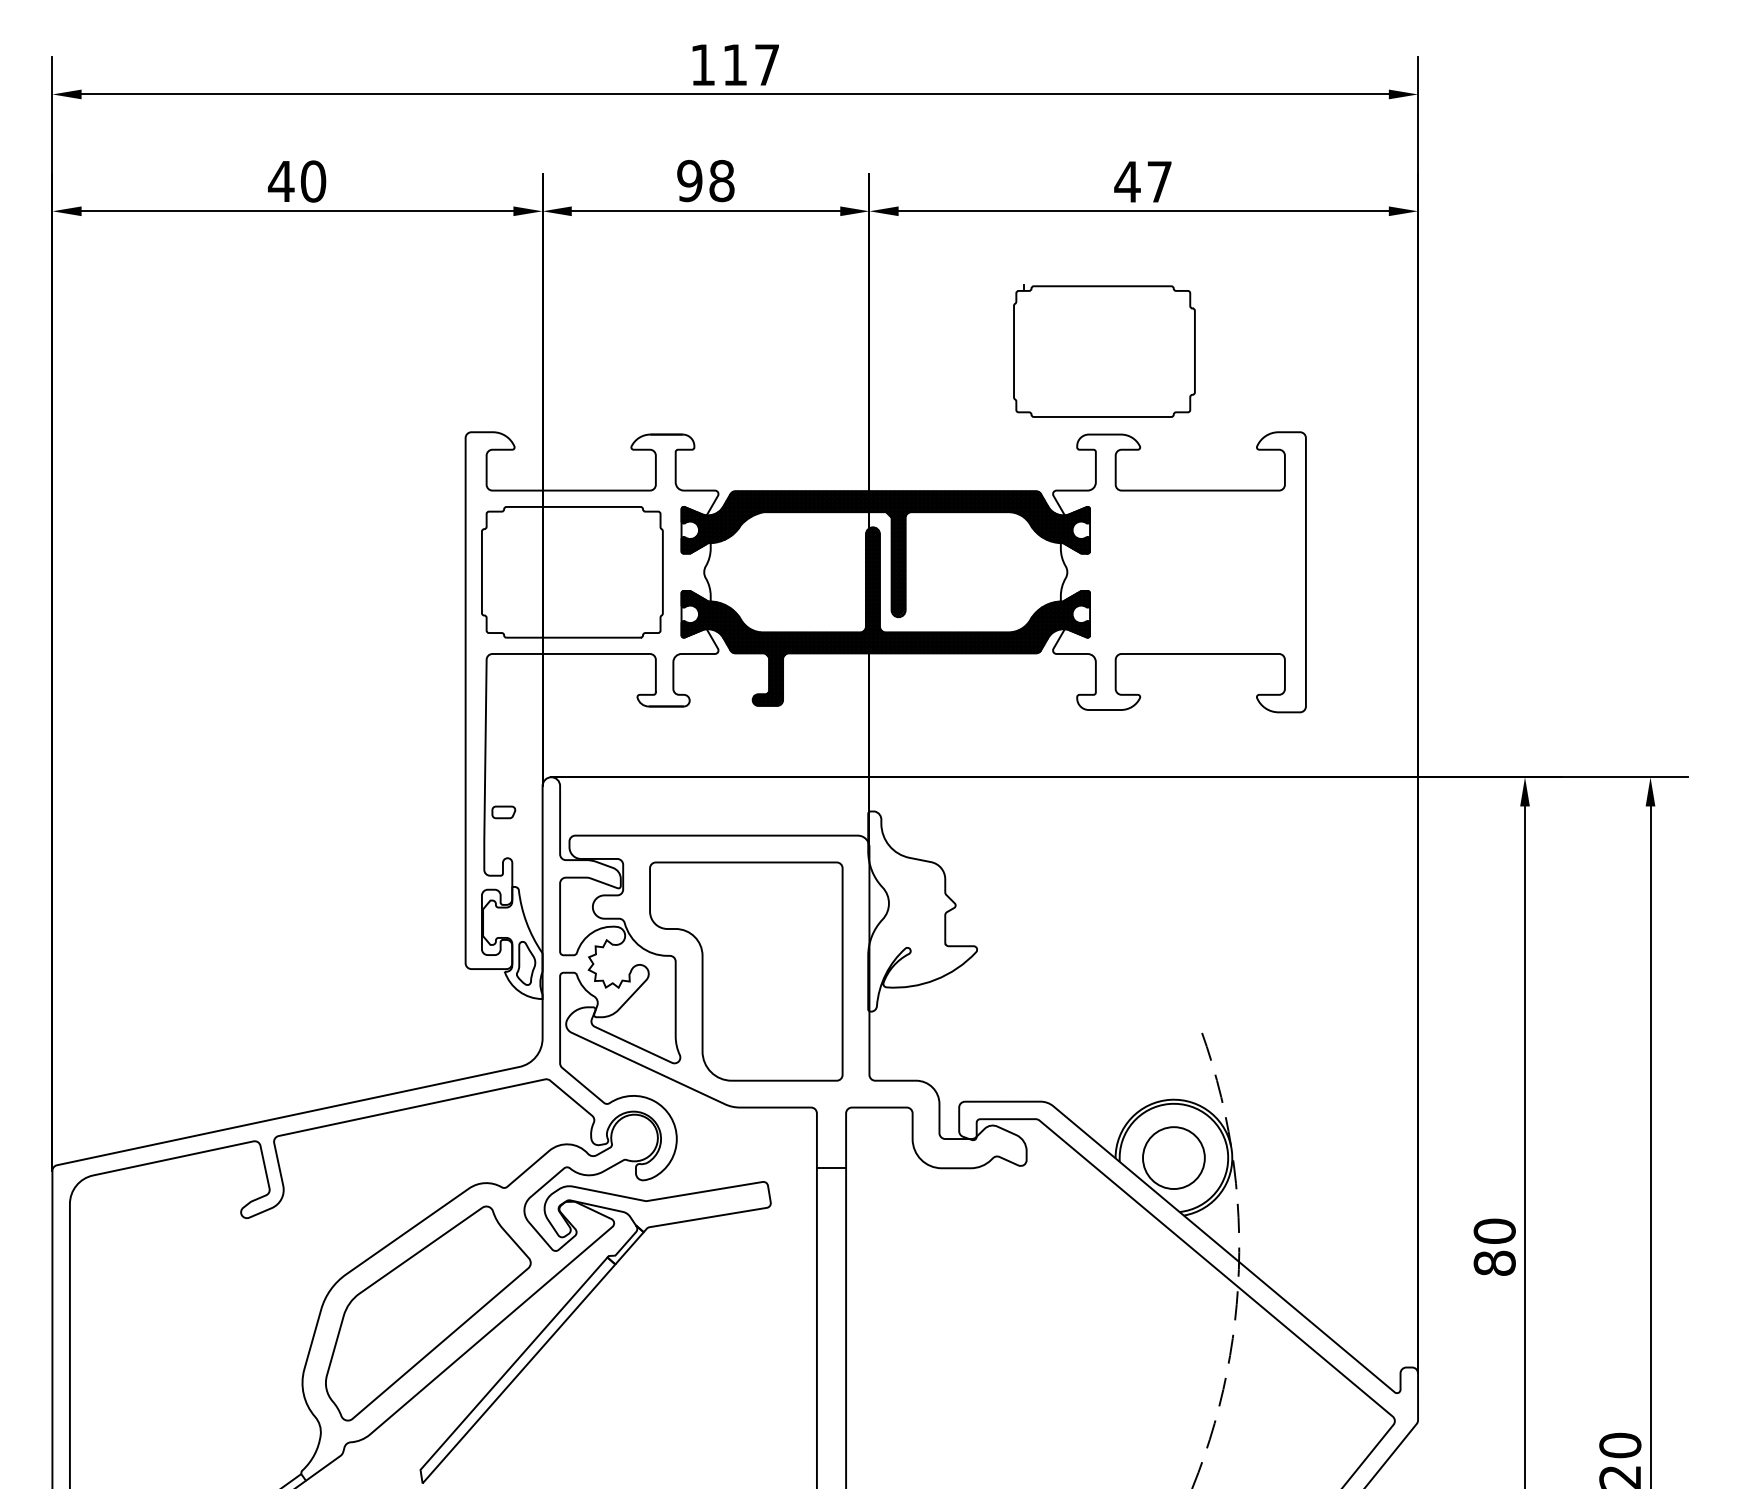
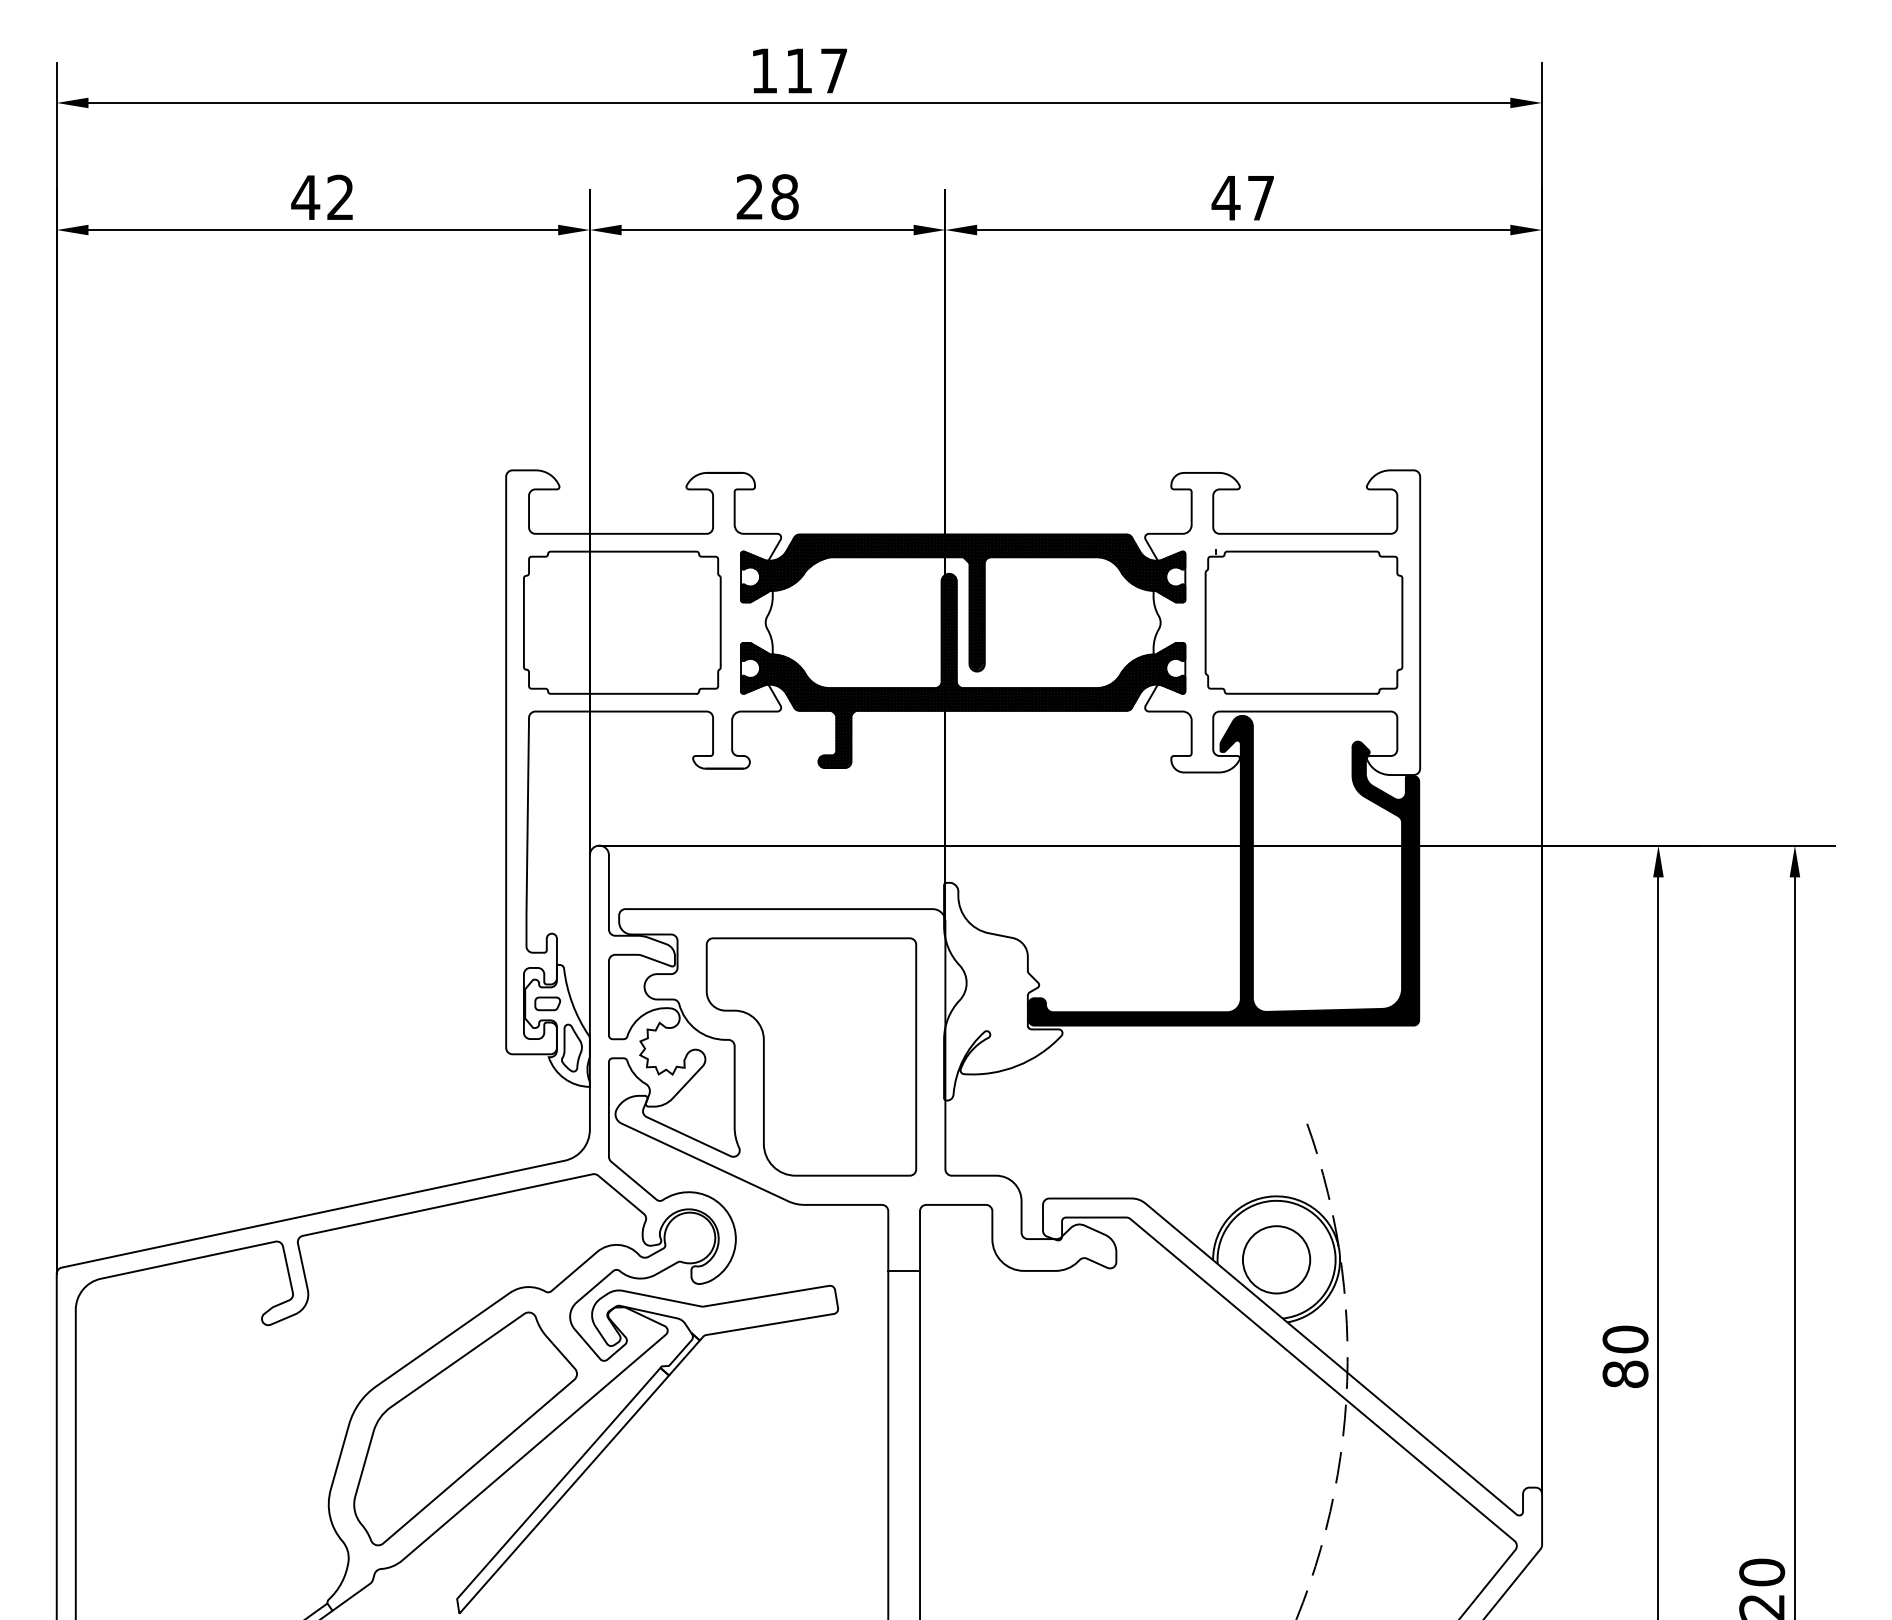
text: (313, 181) -> (340, 197), 40 -> 42
text: (689, 181) -> (749, 197), 98 -> 28
part: (1103, 350) -> (1303, 621), moved
fill: (1125, 800) -> (1223, 870), added
part: (503, 812) -> (547, 1003), moved

